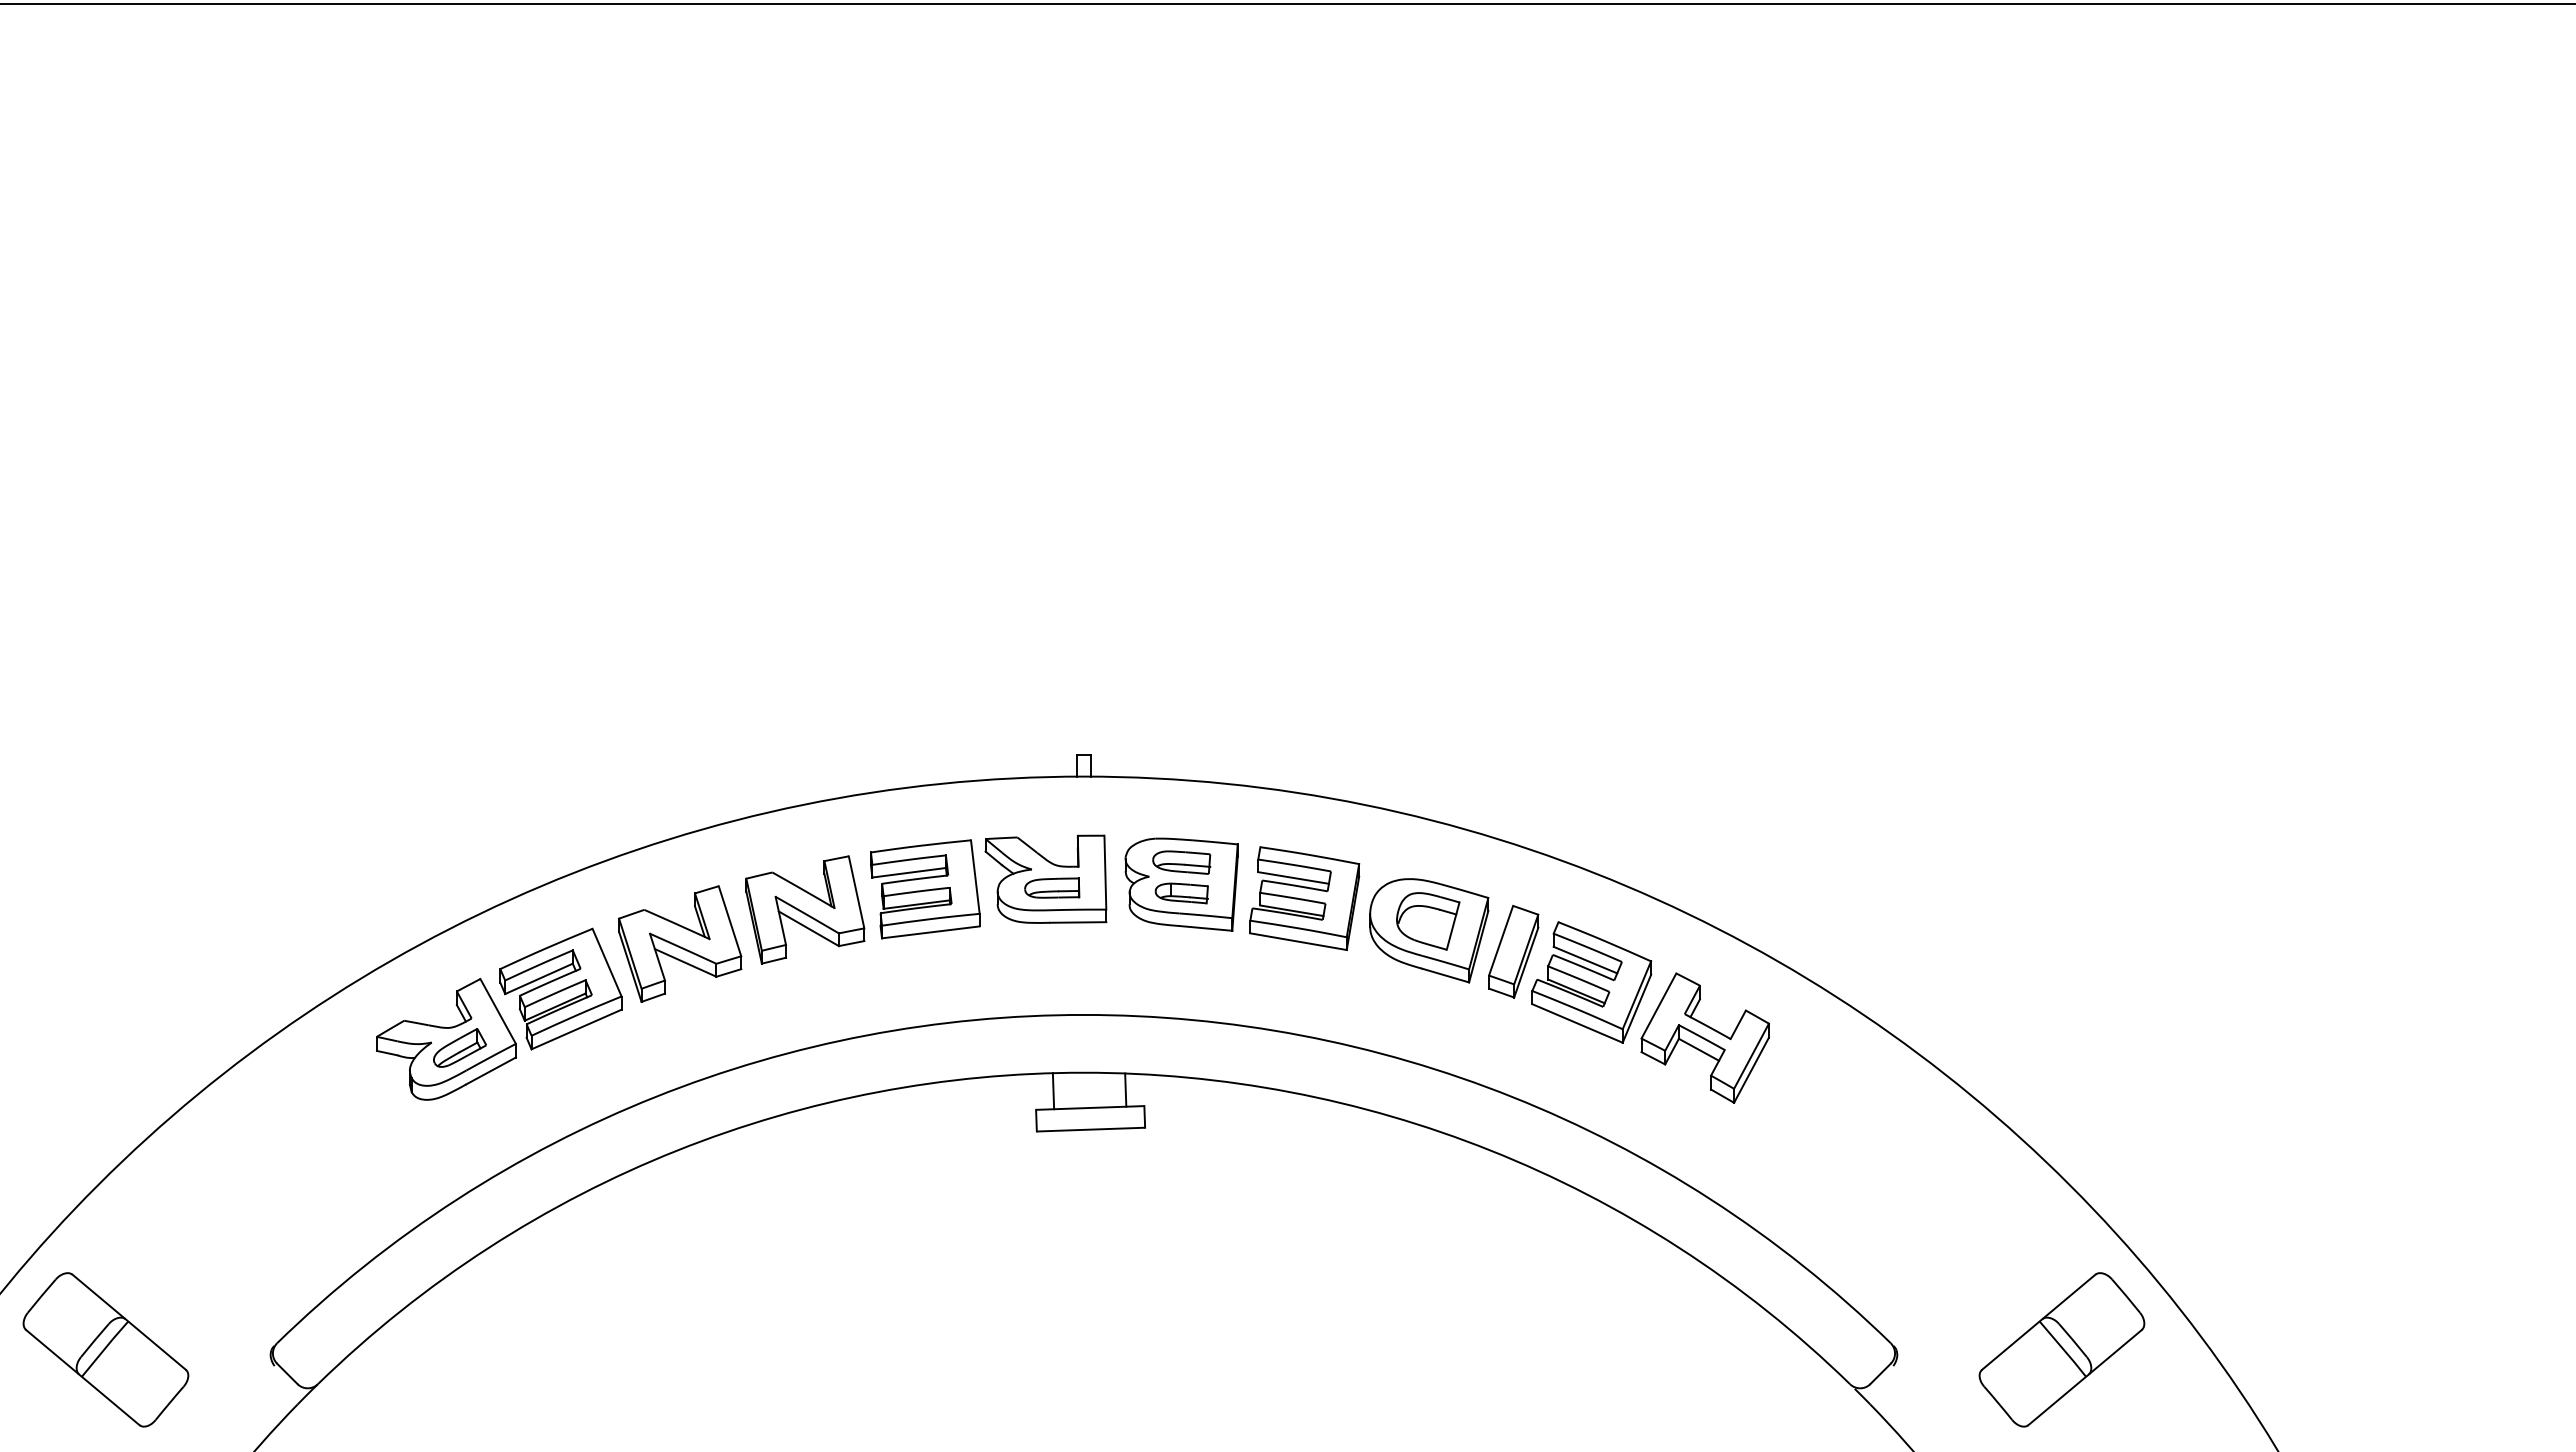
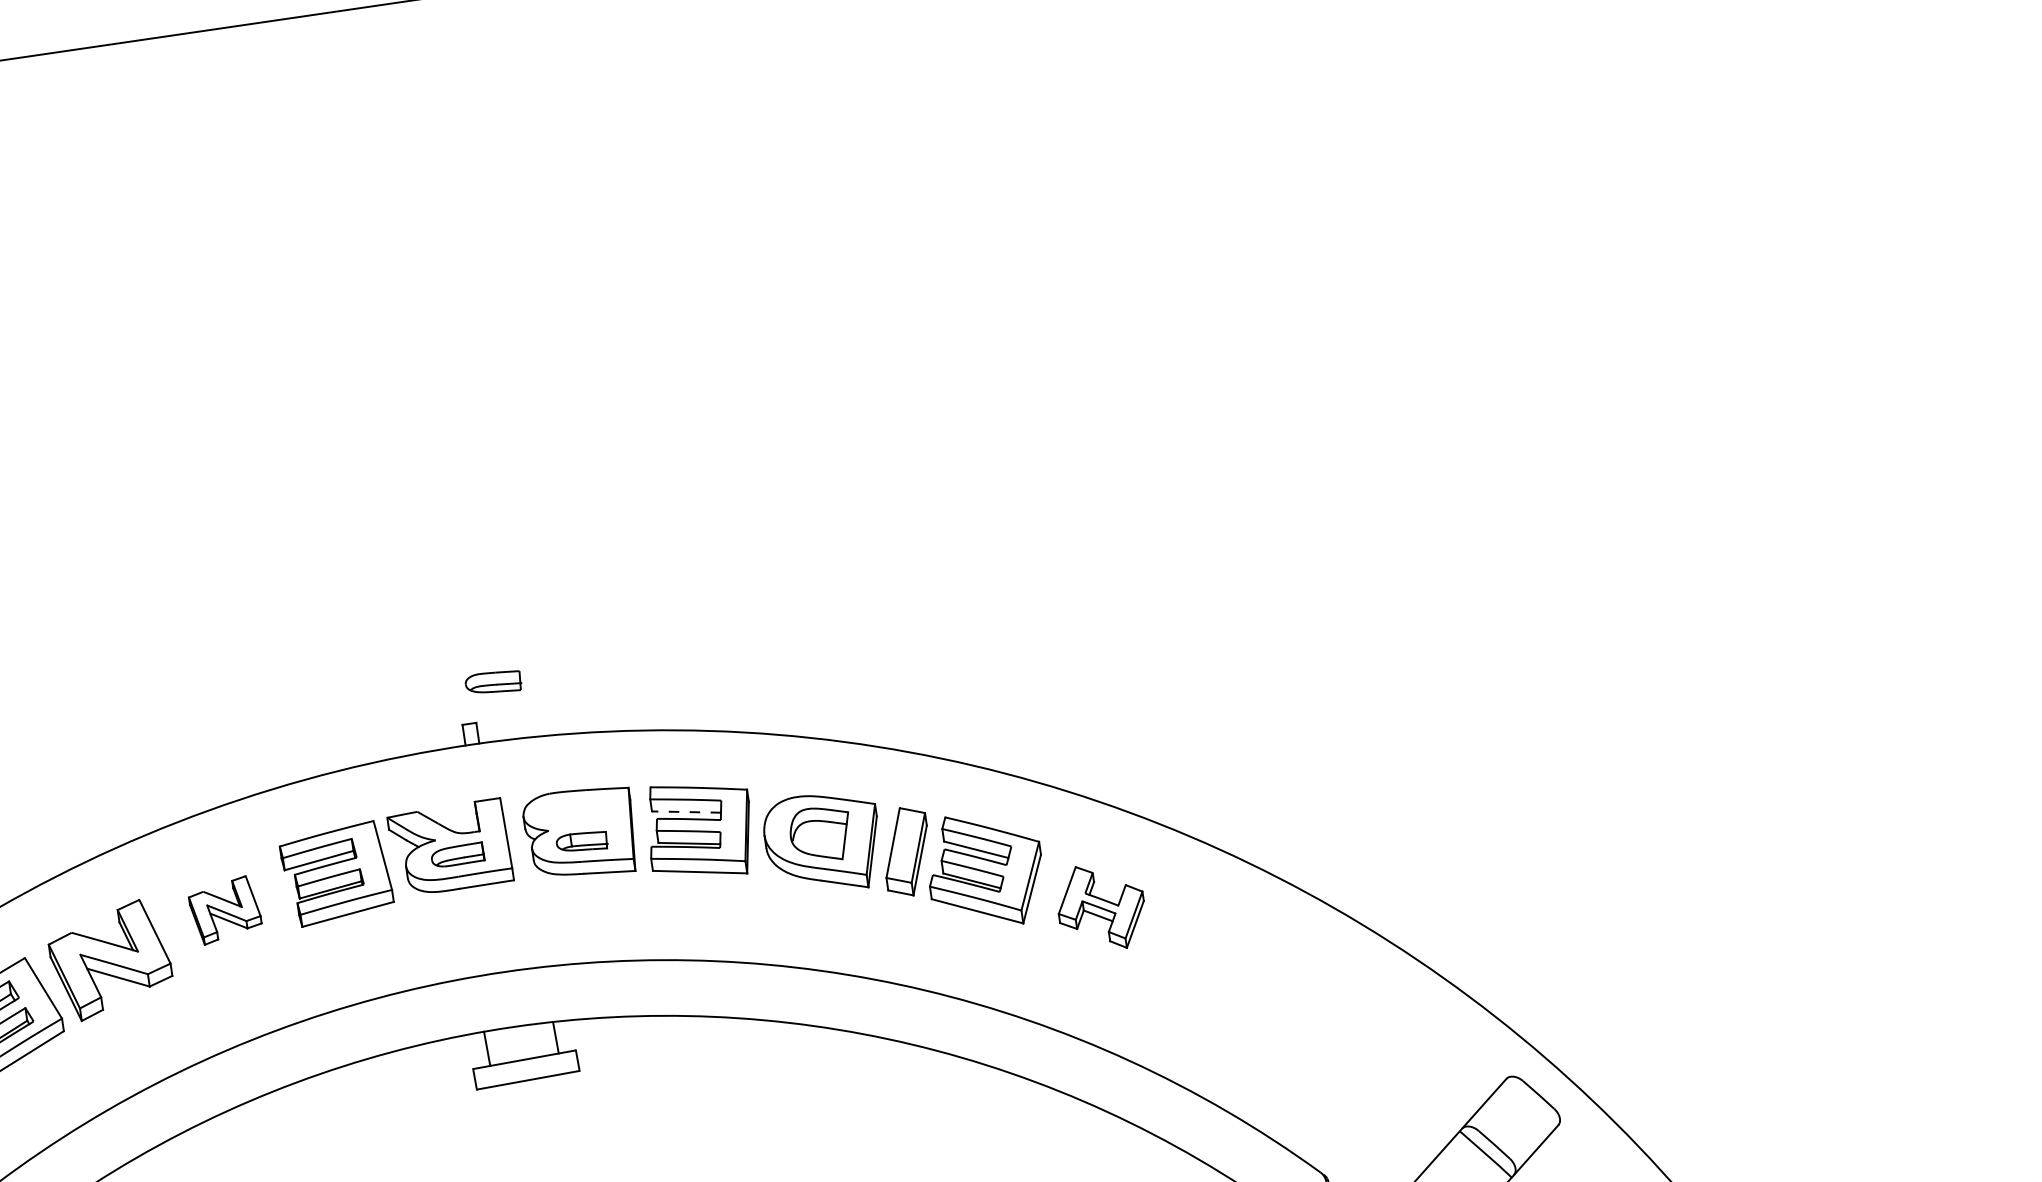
part: (1181, 862) -> (493, 682), moved
line: (1293, 877) -> (686, 811), solid -> dashed
part: (805, 909) -> (225, 910), size x0.6
part: (1704, 1037) -> (1100, 907), size x0.7

